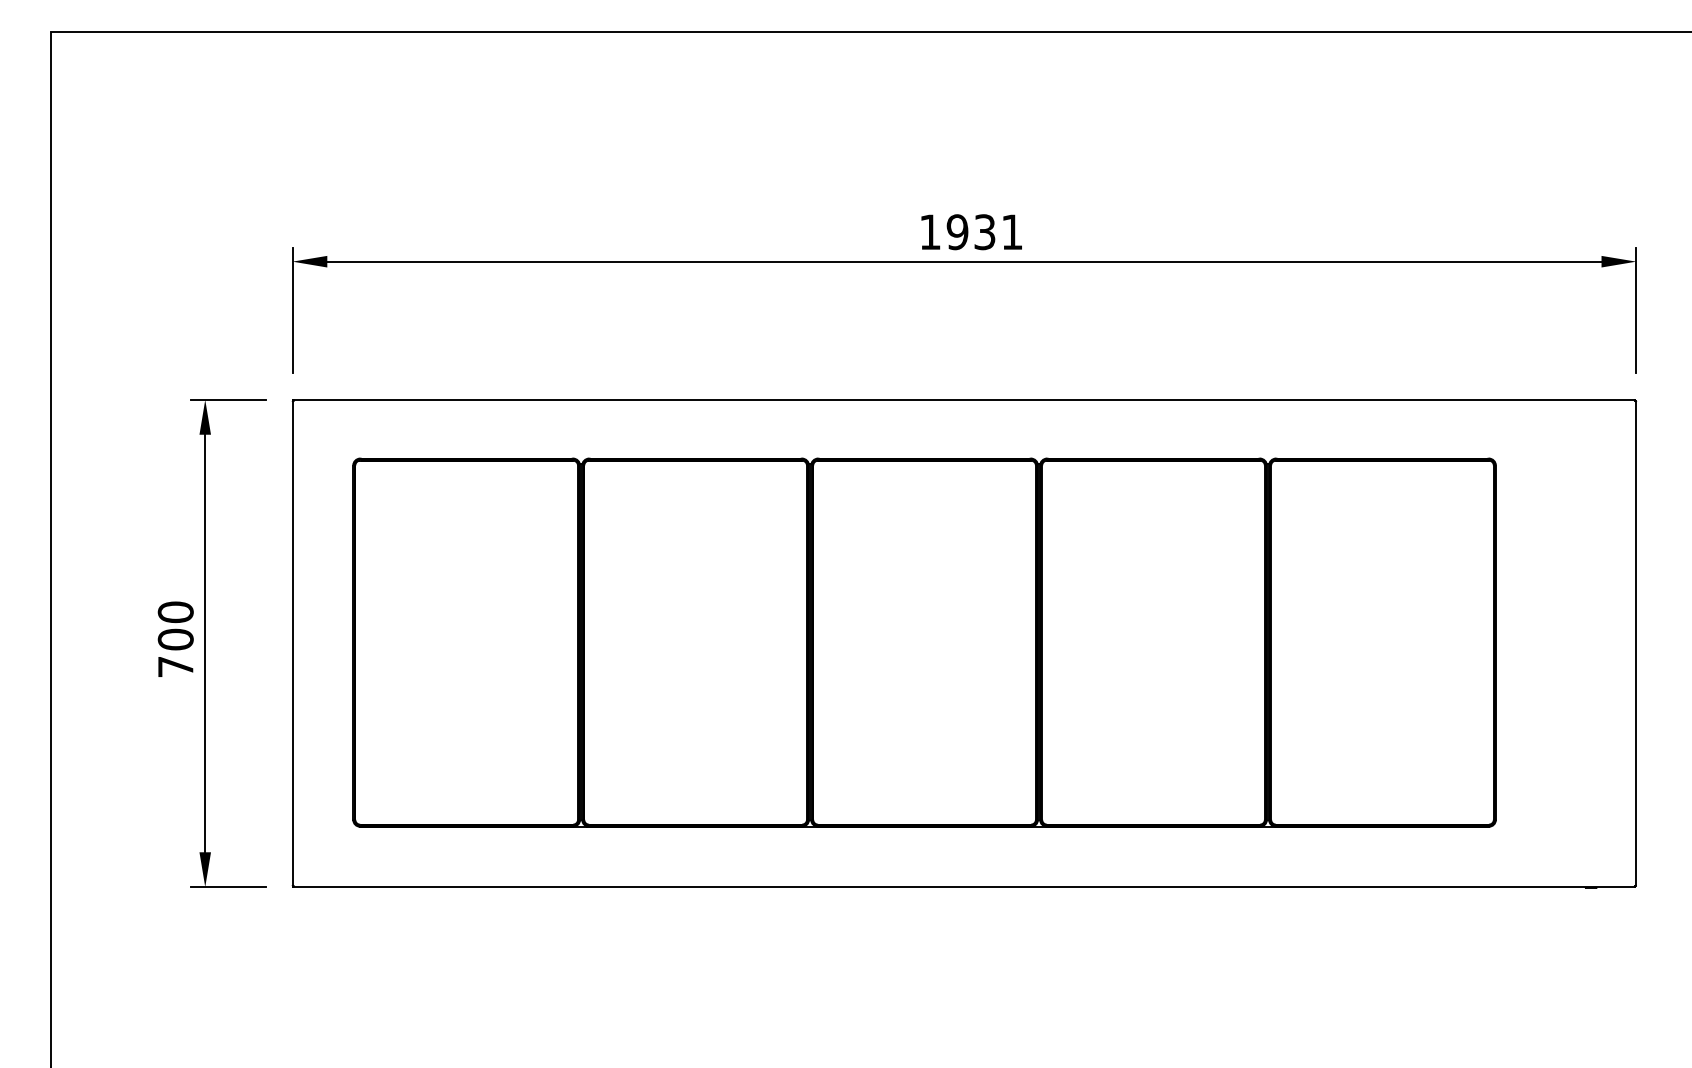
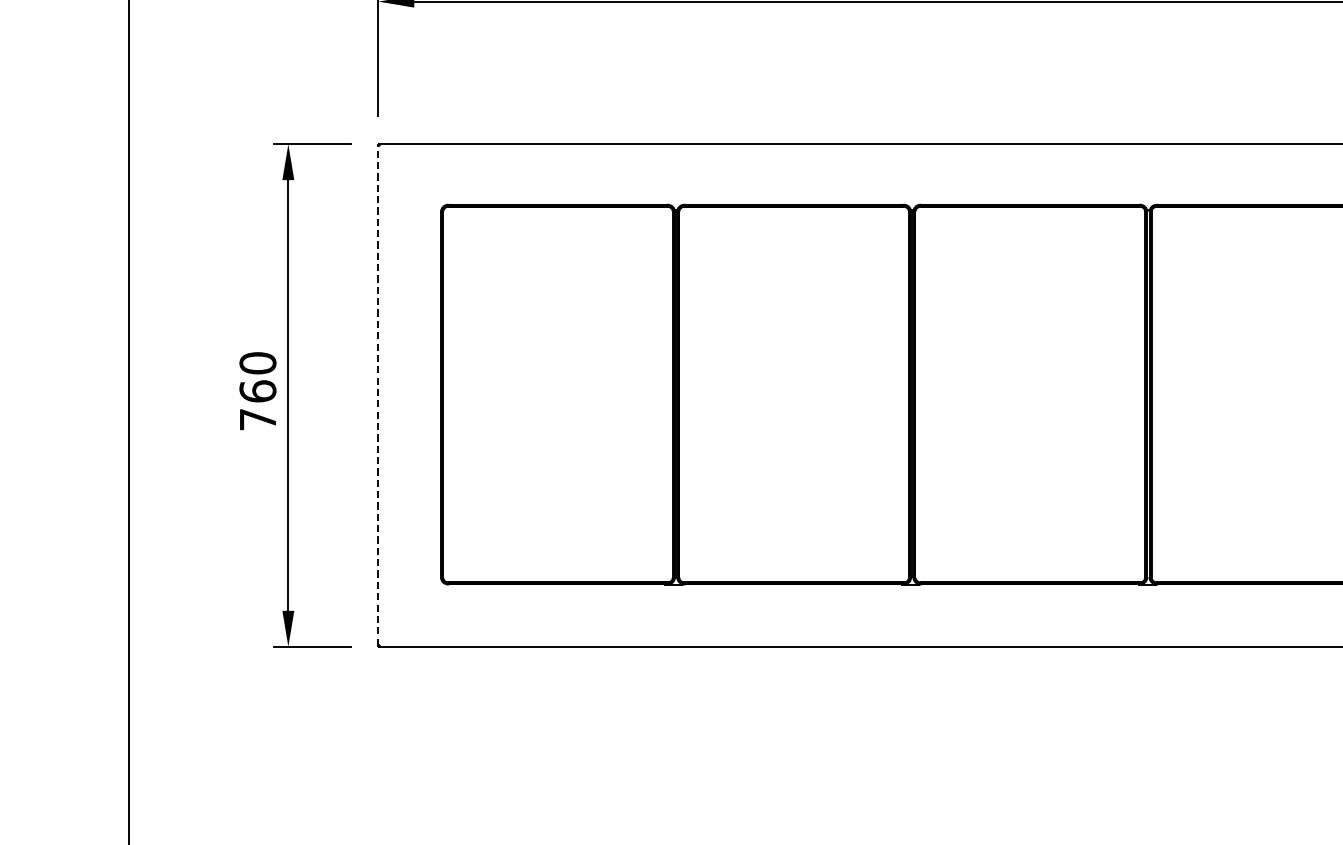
text: (175, 639) -> (257, 391), 700 -> 760
line: (292, 643) -> (378, 395), solid -> dashed

